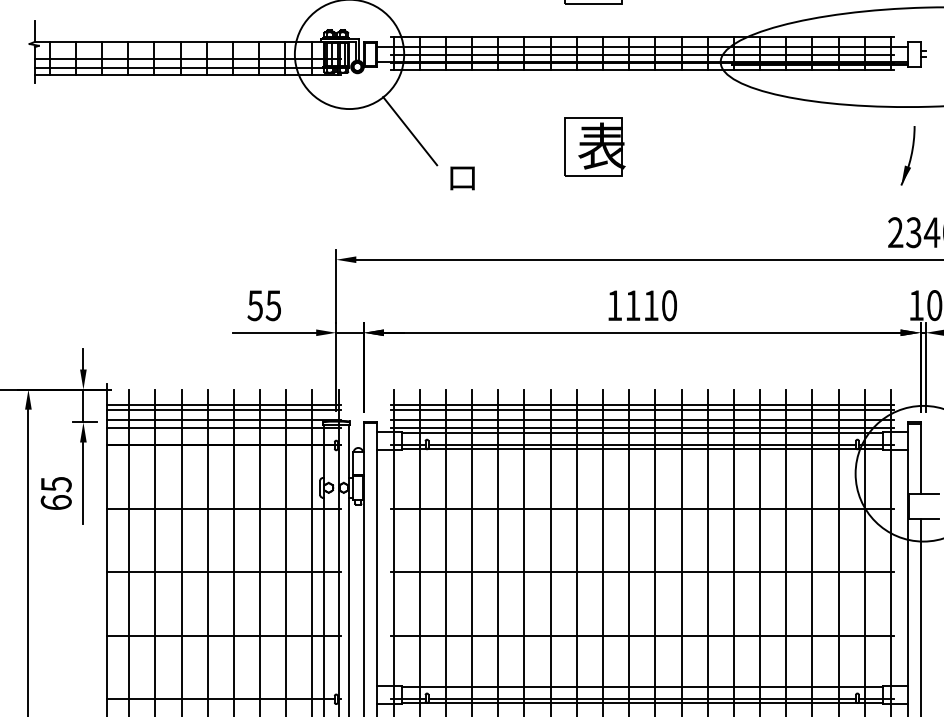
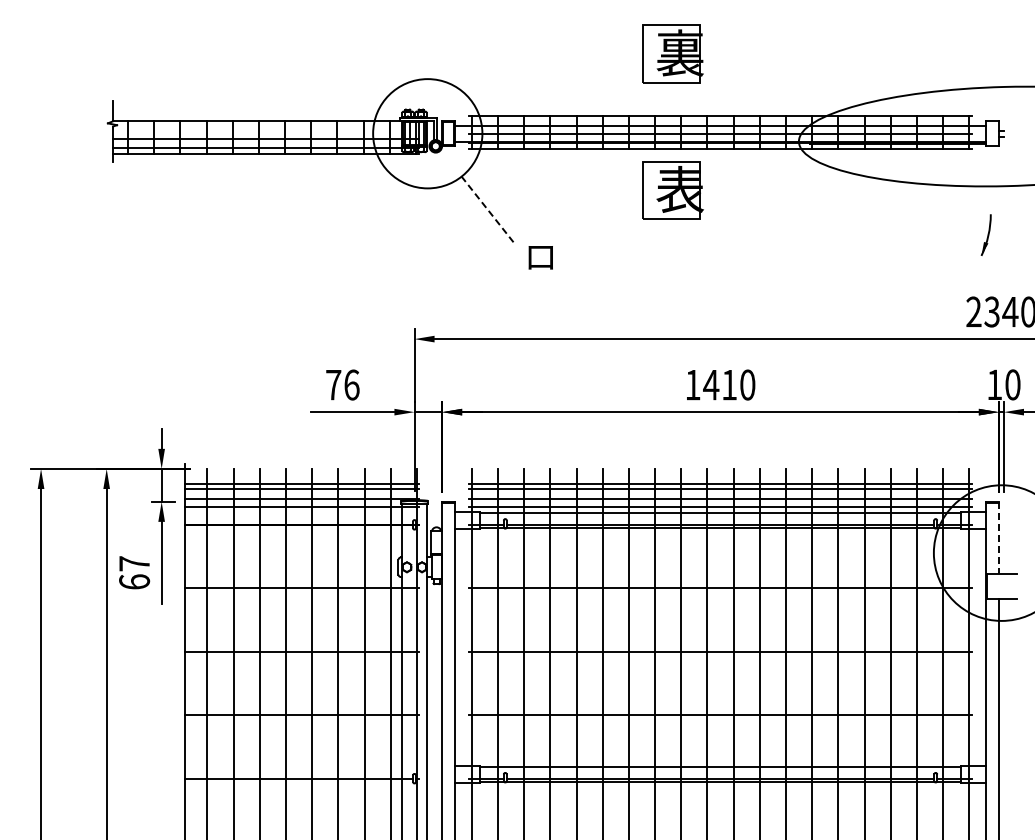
line: (410, 131) -> (488, 210), solid -> dashed
part: (594, 147) -> (672, 190), moved
part: (907, 155) -> (985, 234), size x0.7
text: (264, 305) -> (342, 384), 55 -> 76
text: (633, 306) -> (711, 385), 1110 -> 1410
line: (920, 458) -> (998, 537), solid -> dashed
text: (56, 484) -> (134, 563), 65 -> 67

